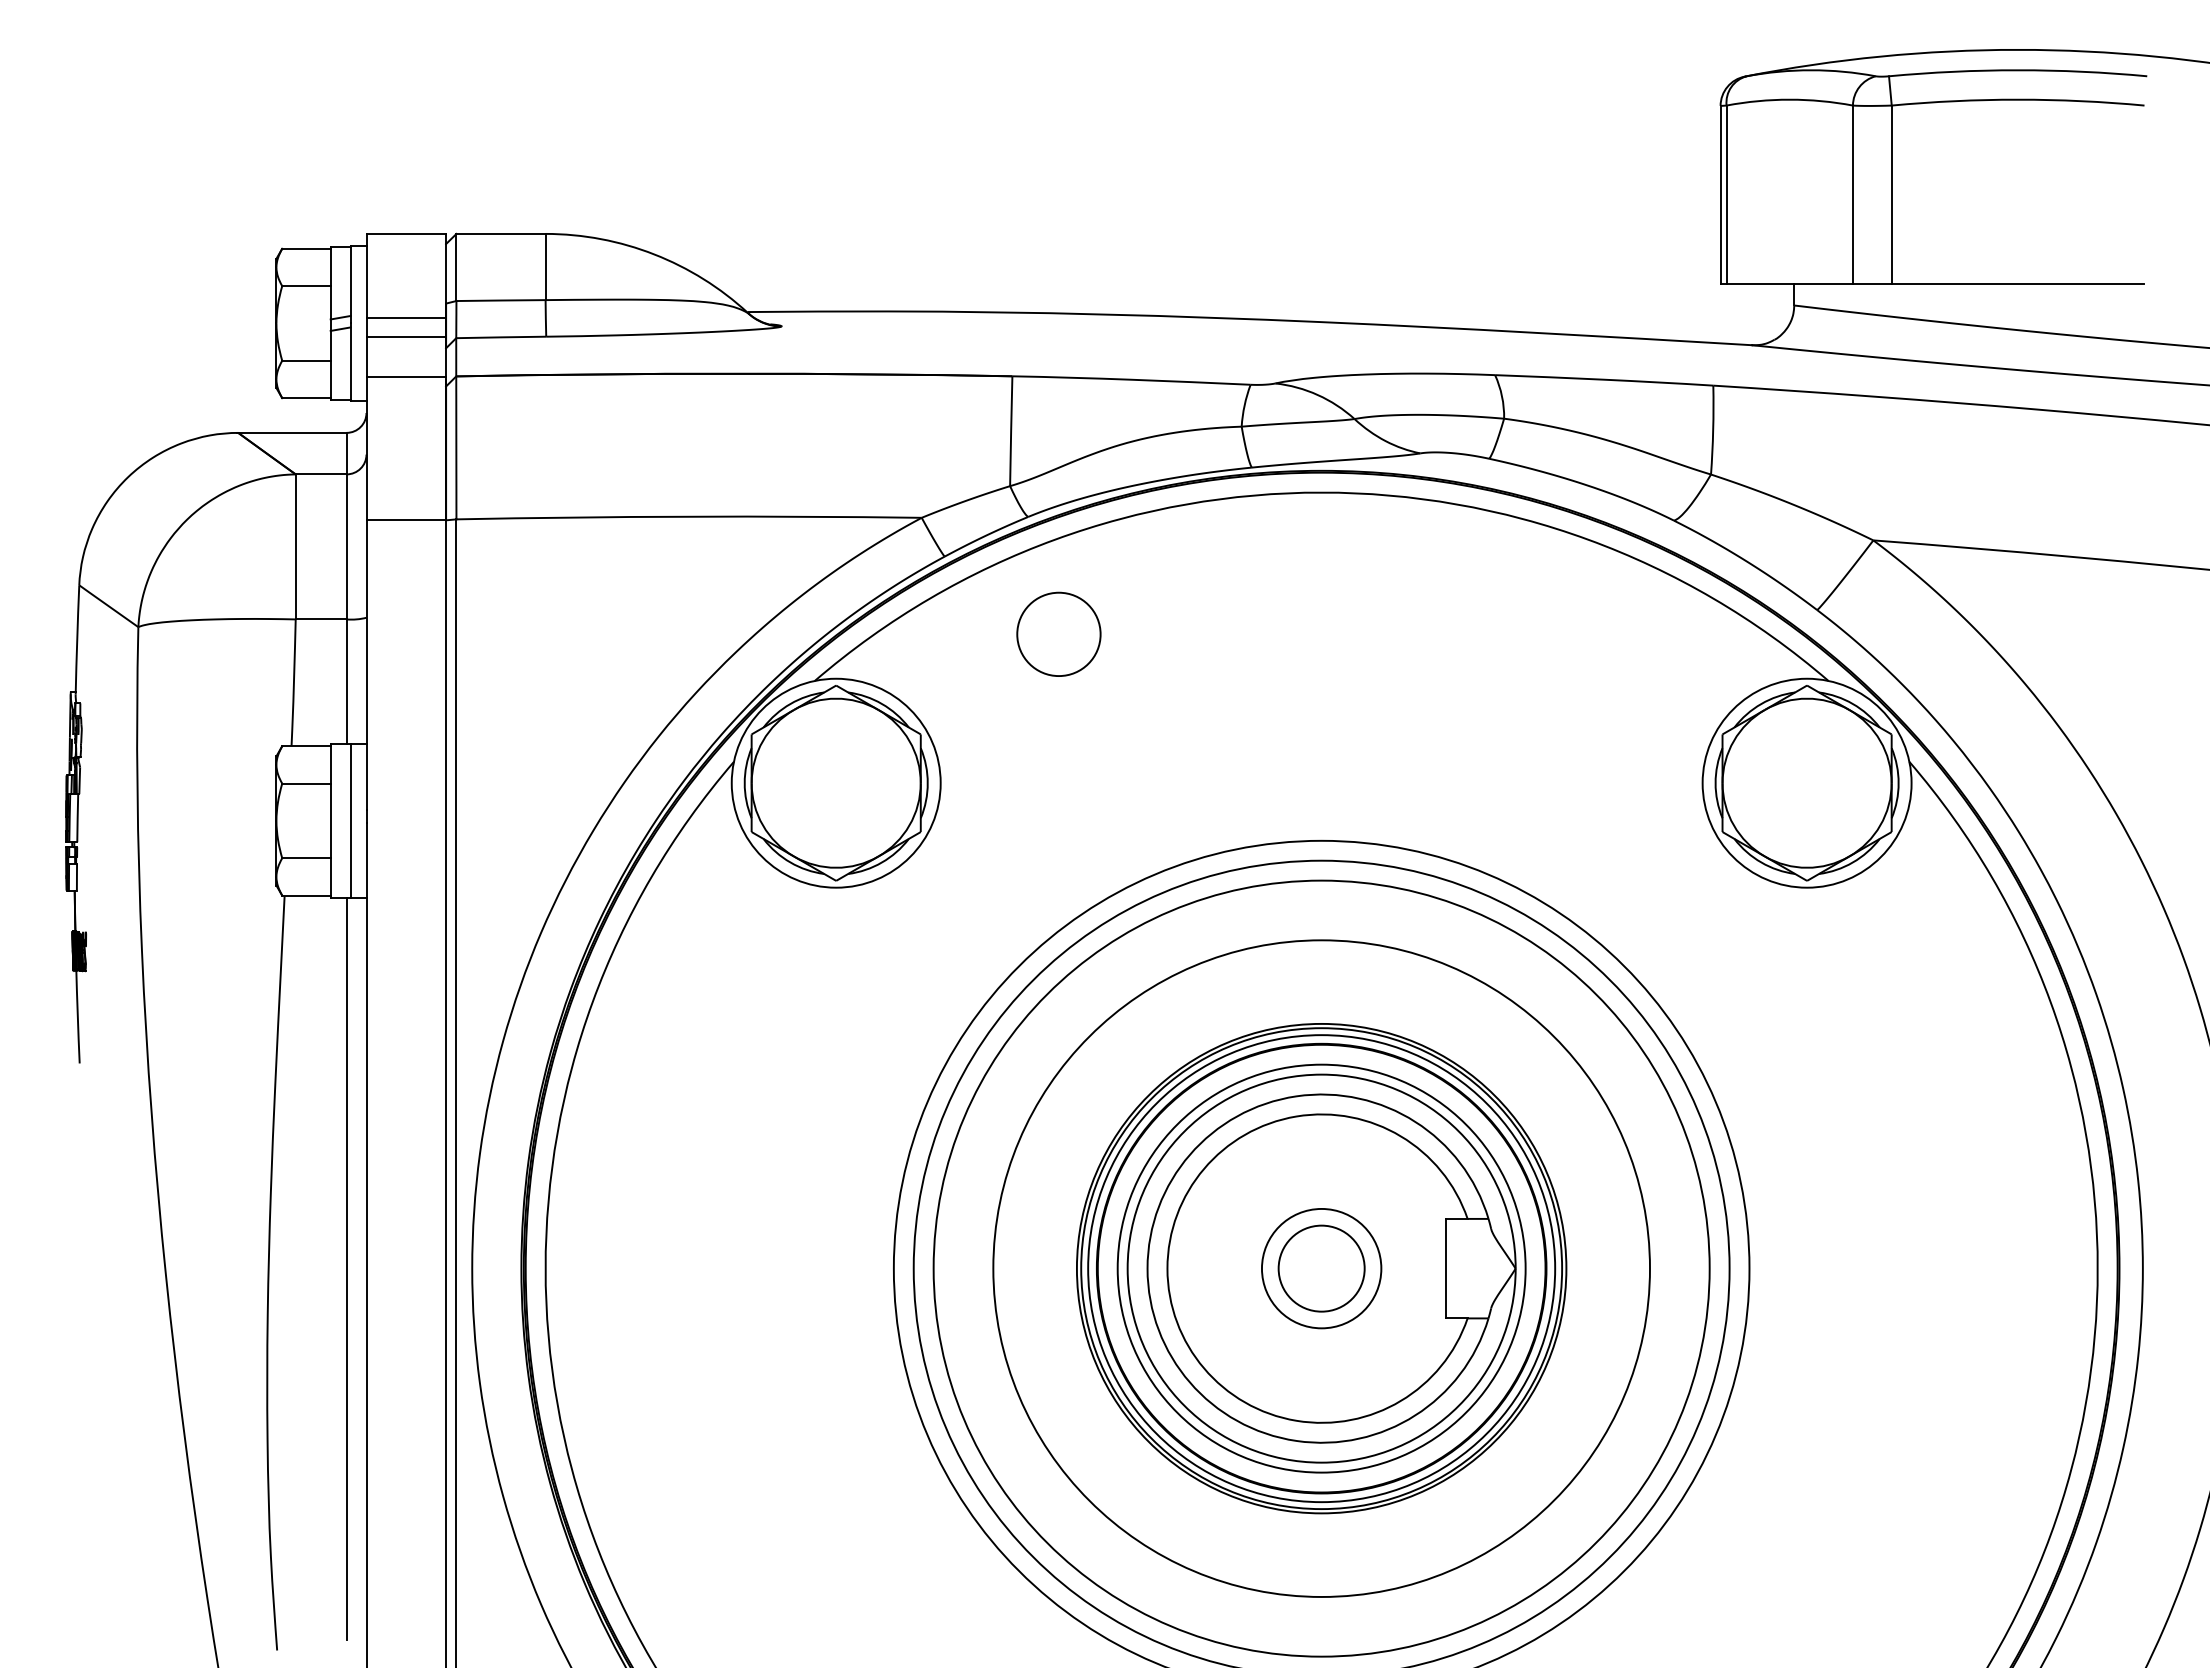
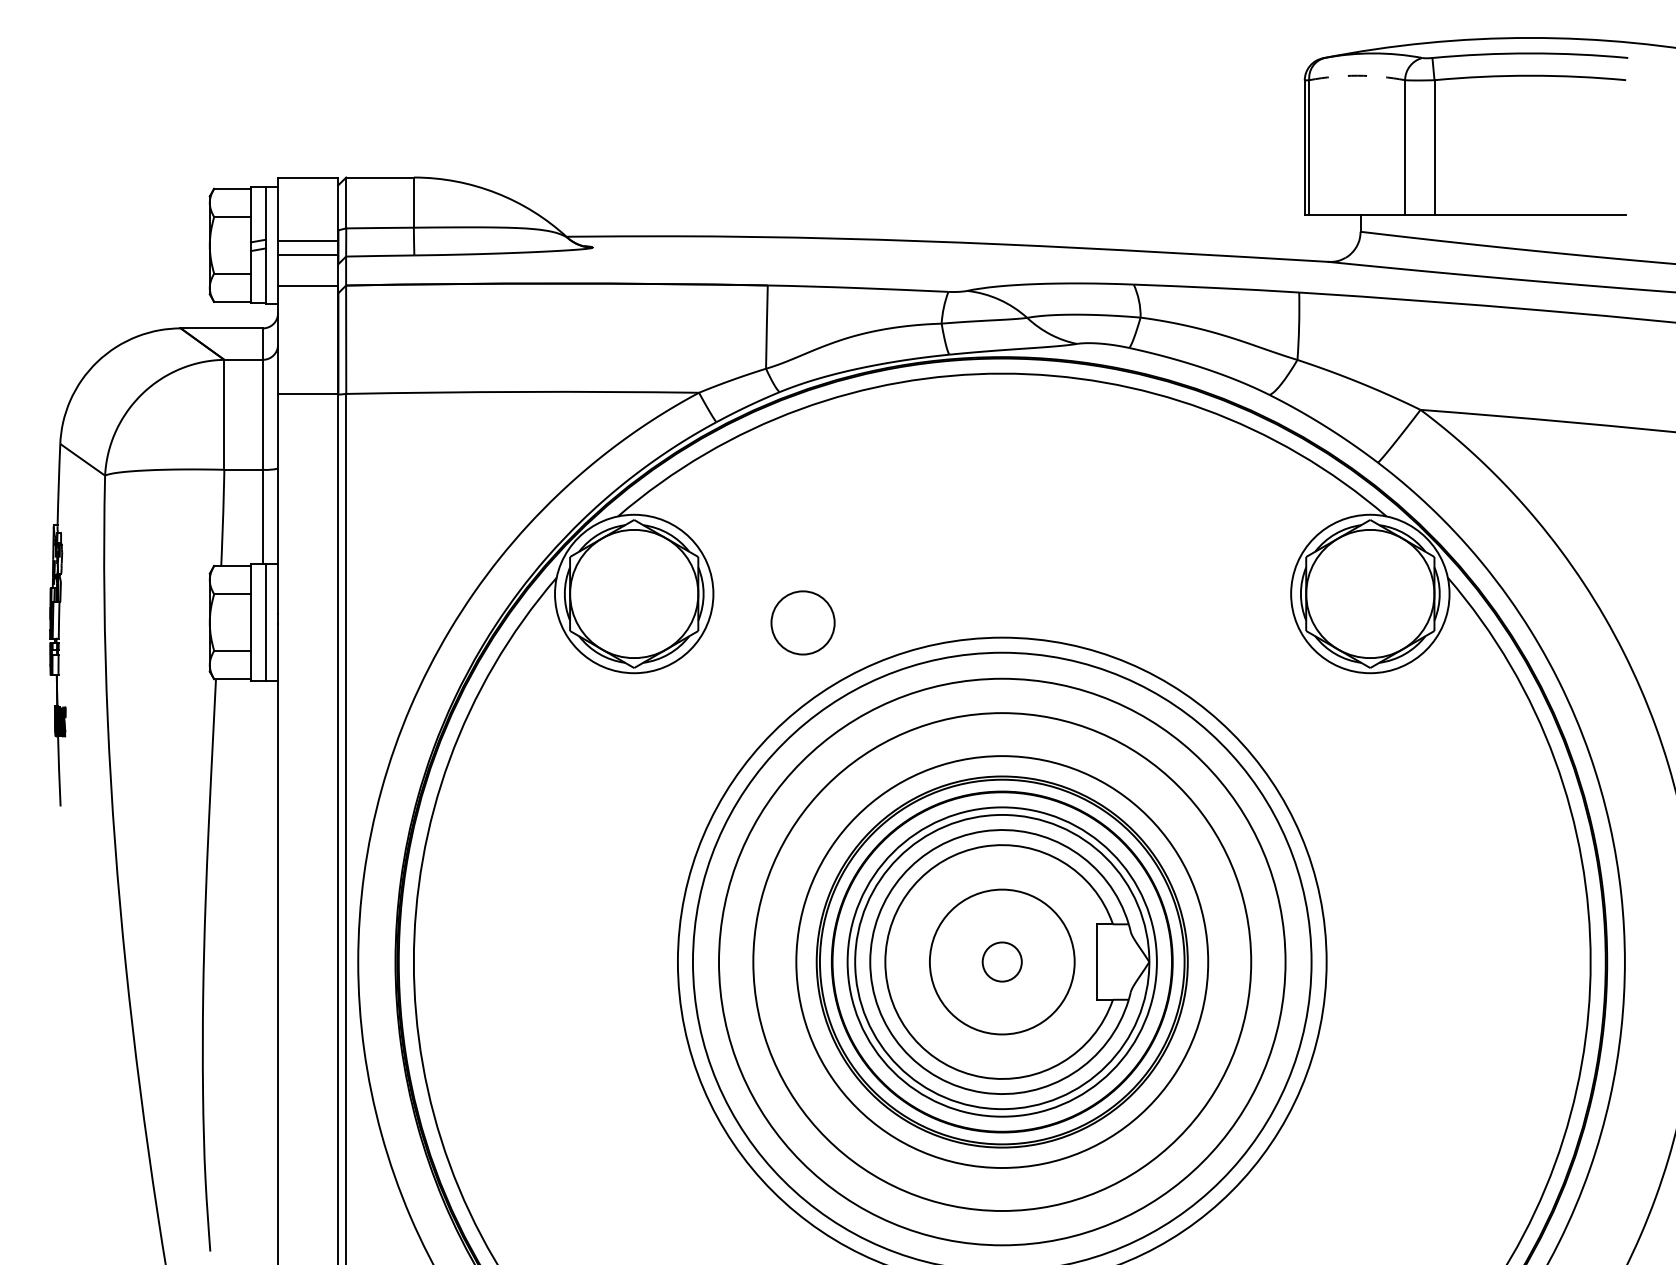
arc: (1789, 99) -> (1356, 75), solid -> dashed
circle: (1058, 633) -> (802, 622), moved
line: (346, 1268) -> (262, 961), removed
circle: (1321, 1268) -> (1002, 961), size x0.6
circle: (1321, 1268) -> (1002, 961), size x0.7
circle: (1321, 1268) -> (1002, 961), size x1.6
circle: (1321, 1268) -> (1002, 961), size x1.6

